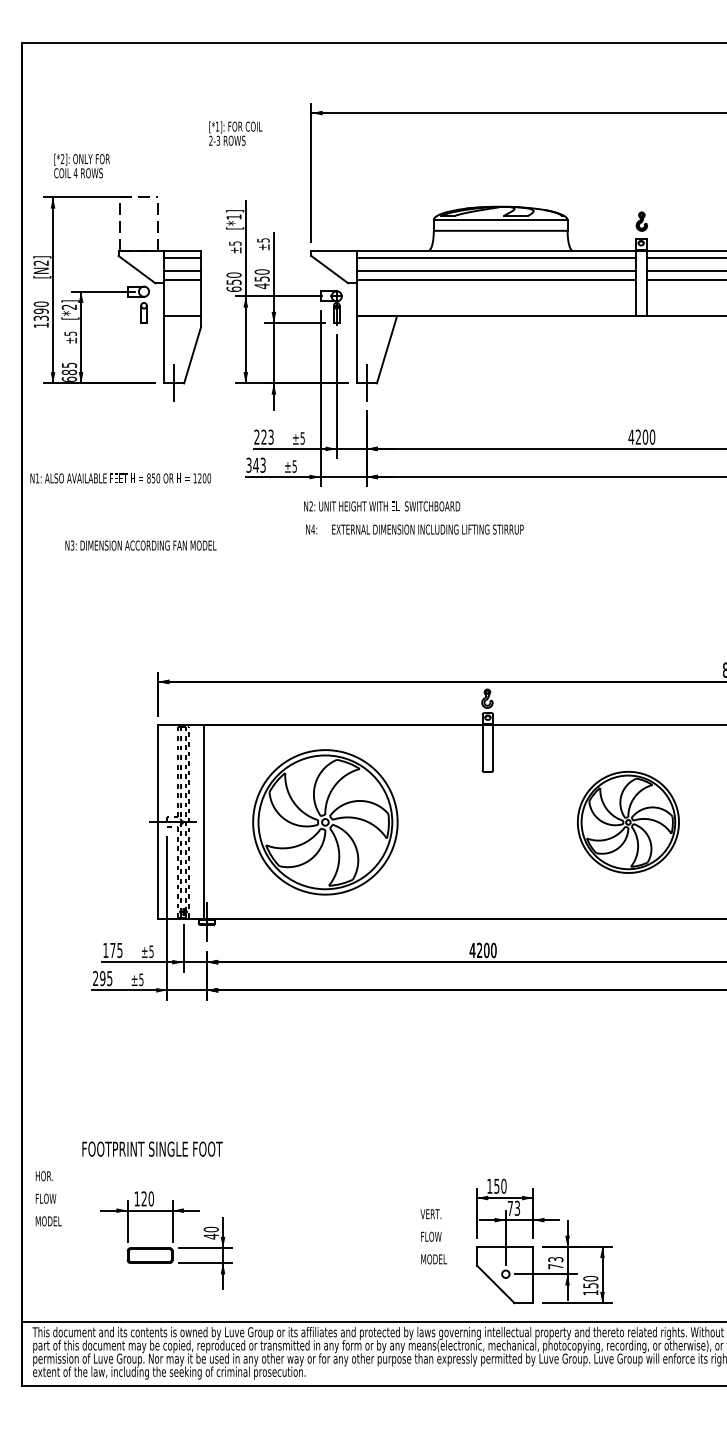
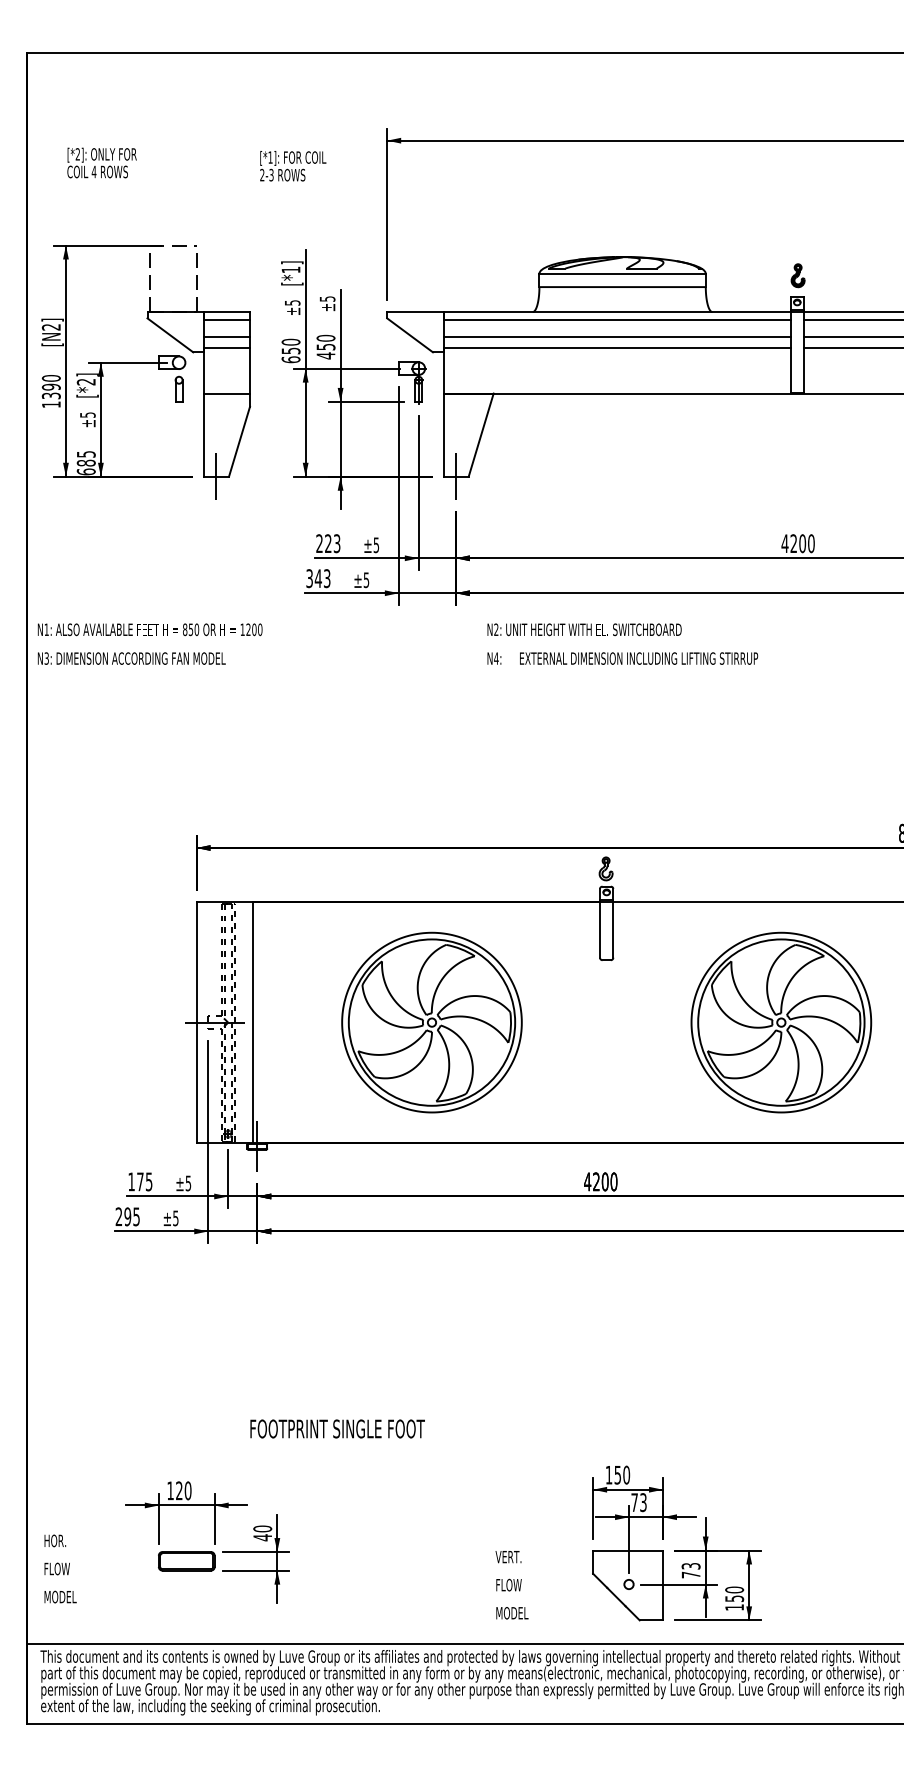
text: (81, 165) -> (101, 162), moved
text: (120, 478) -> (149, 629), moved
text: (382, 506) -> (585, 629), moved
text: (414, 529) -> (622, 658), moved
text: (140, 545) -> (131, 658), moved
part: (325, 822) -> (432, 1022), moved
part: (628, 822) -> (781, 1022), size x1.43
text: (152, 1148) -> (337, 1428), moved
text: (48, 1198) -> (60, 1568), moved
text: (433, 1236) -> (511, 1584), moved

